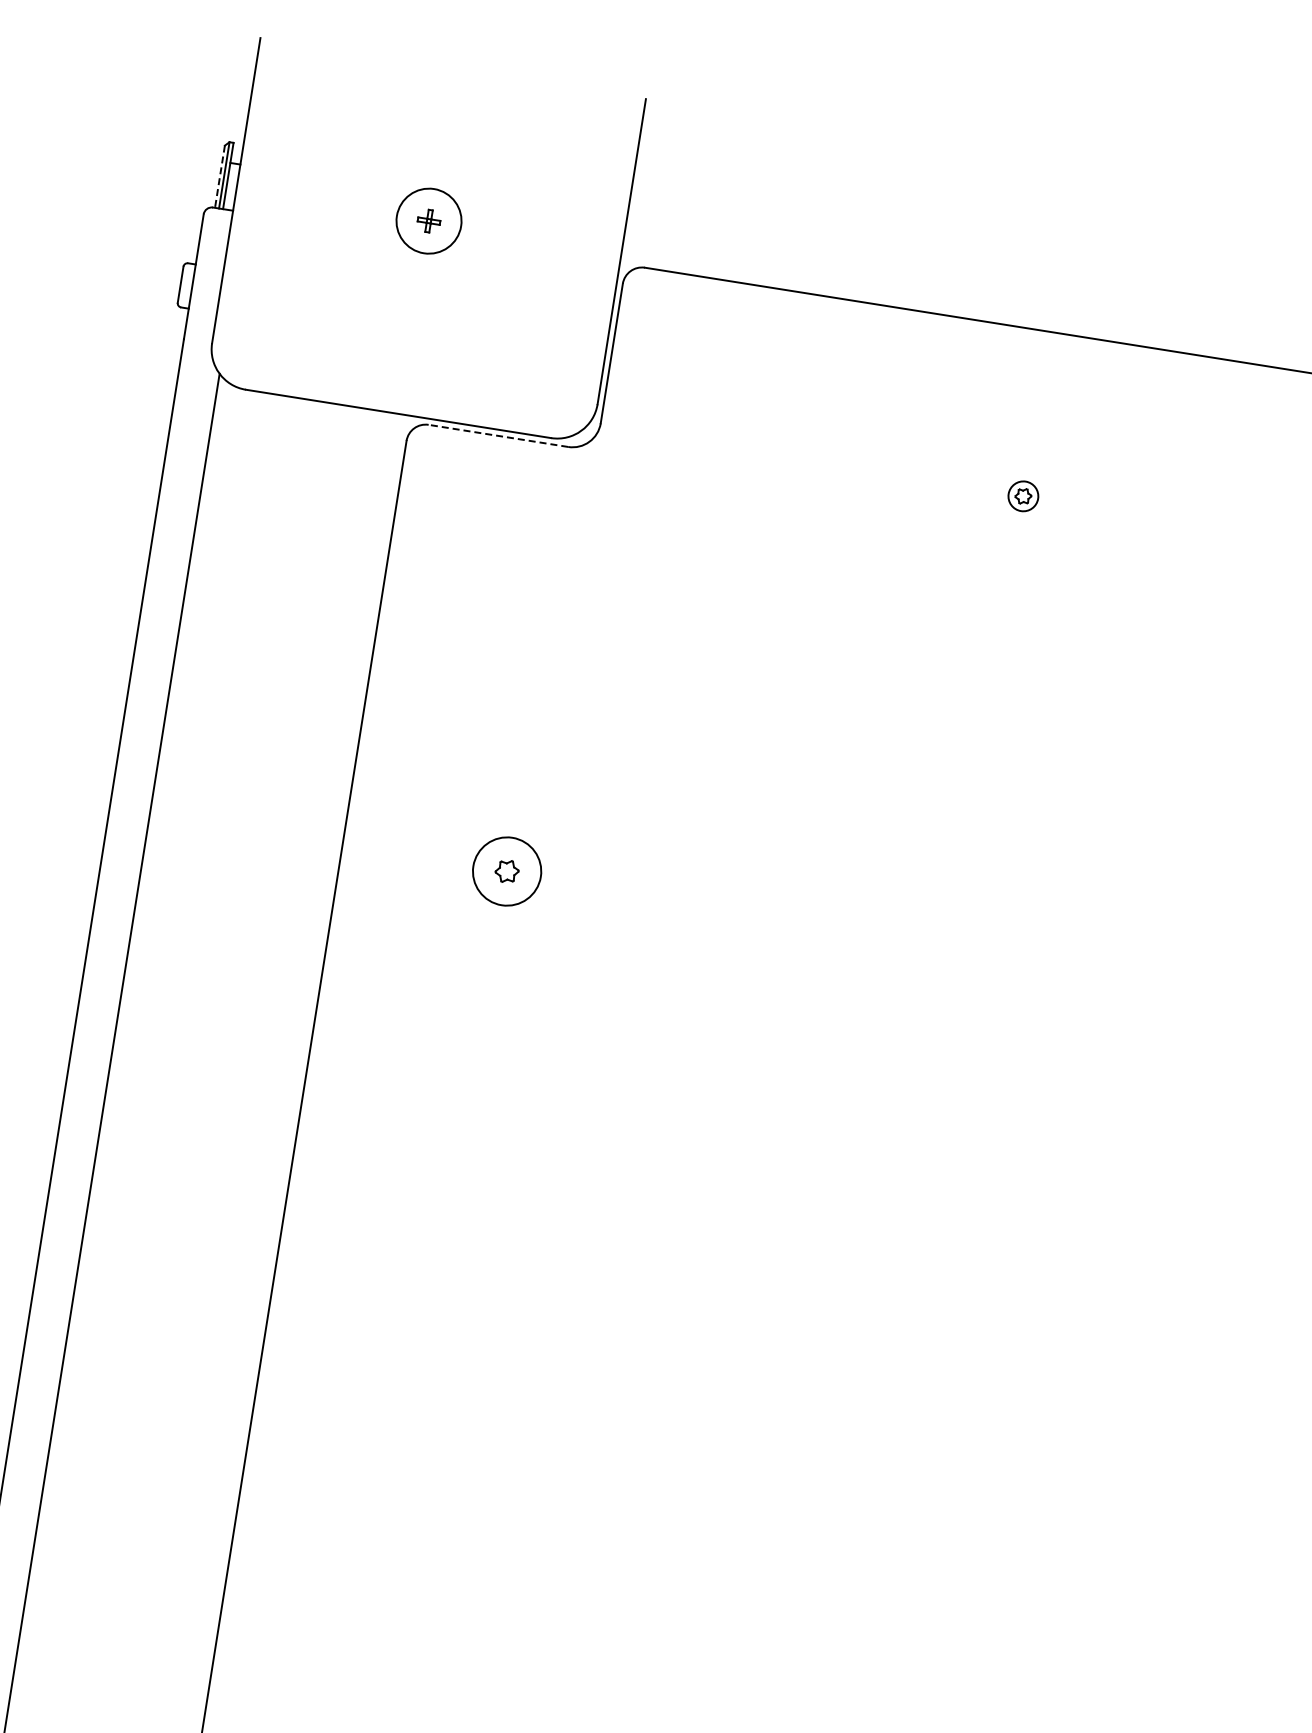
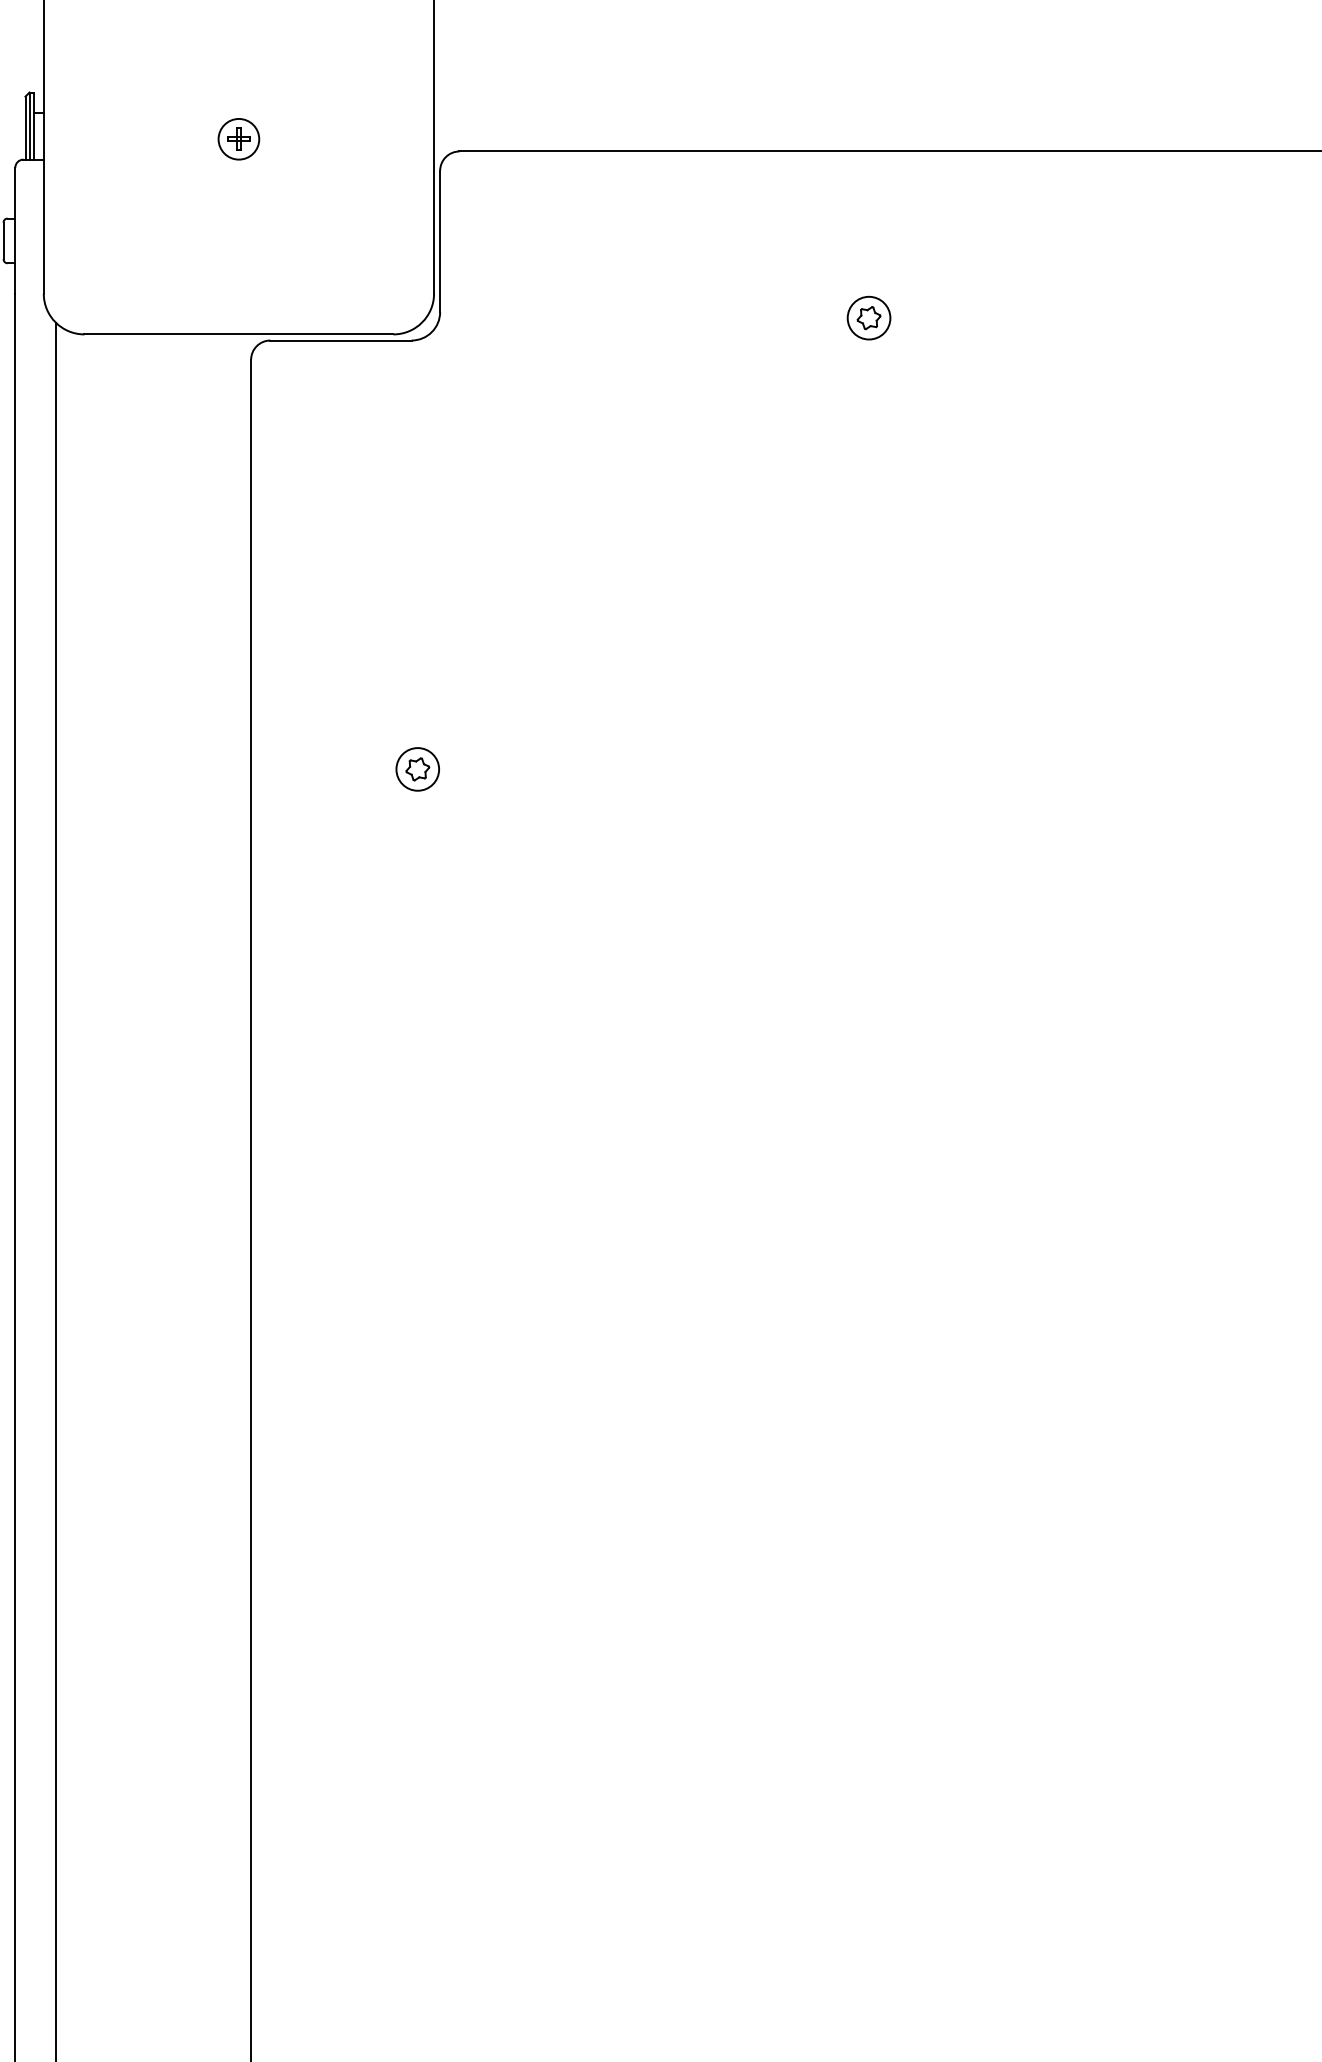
line: (219, 177) -> (25, 128), dashed -> solid
circle: (428, 220) -> (238, 138), size x0.62
line: (498, 435) -> (341, 340), dashed -> solid
part: (1022, 495) -> (868, 317), size x1.43
circle: (506, 871) -> (417, 769), size x0.62

